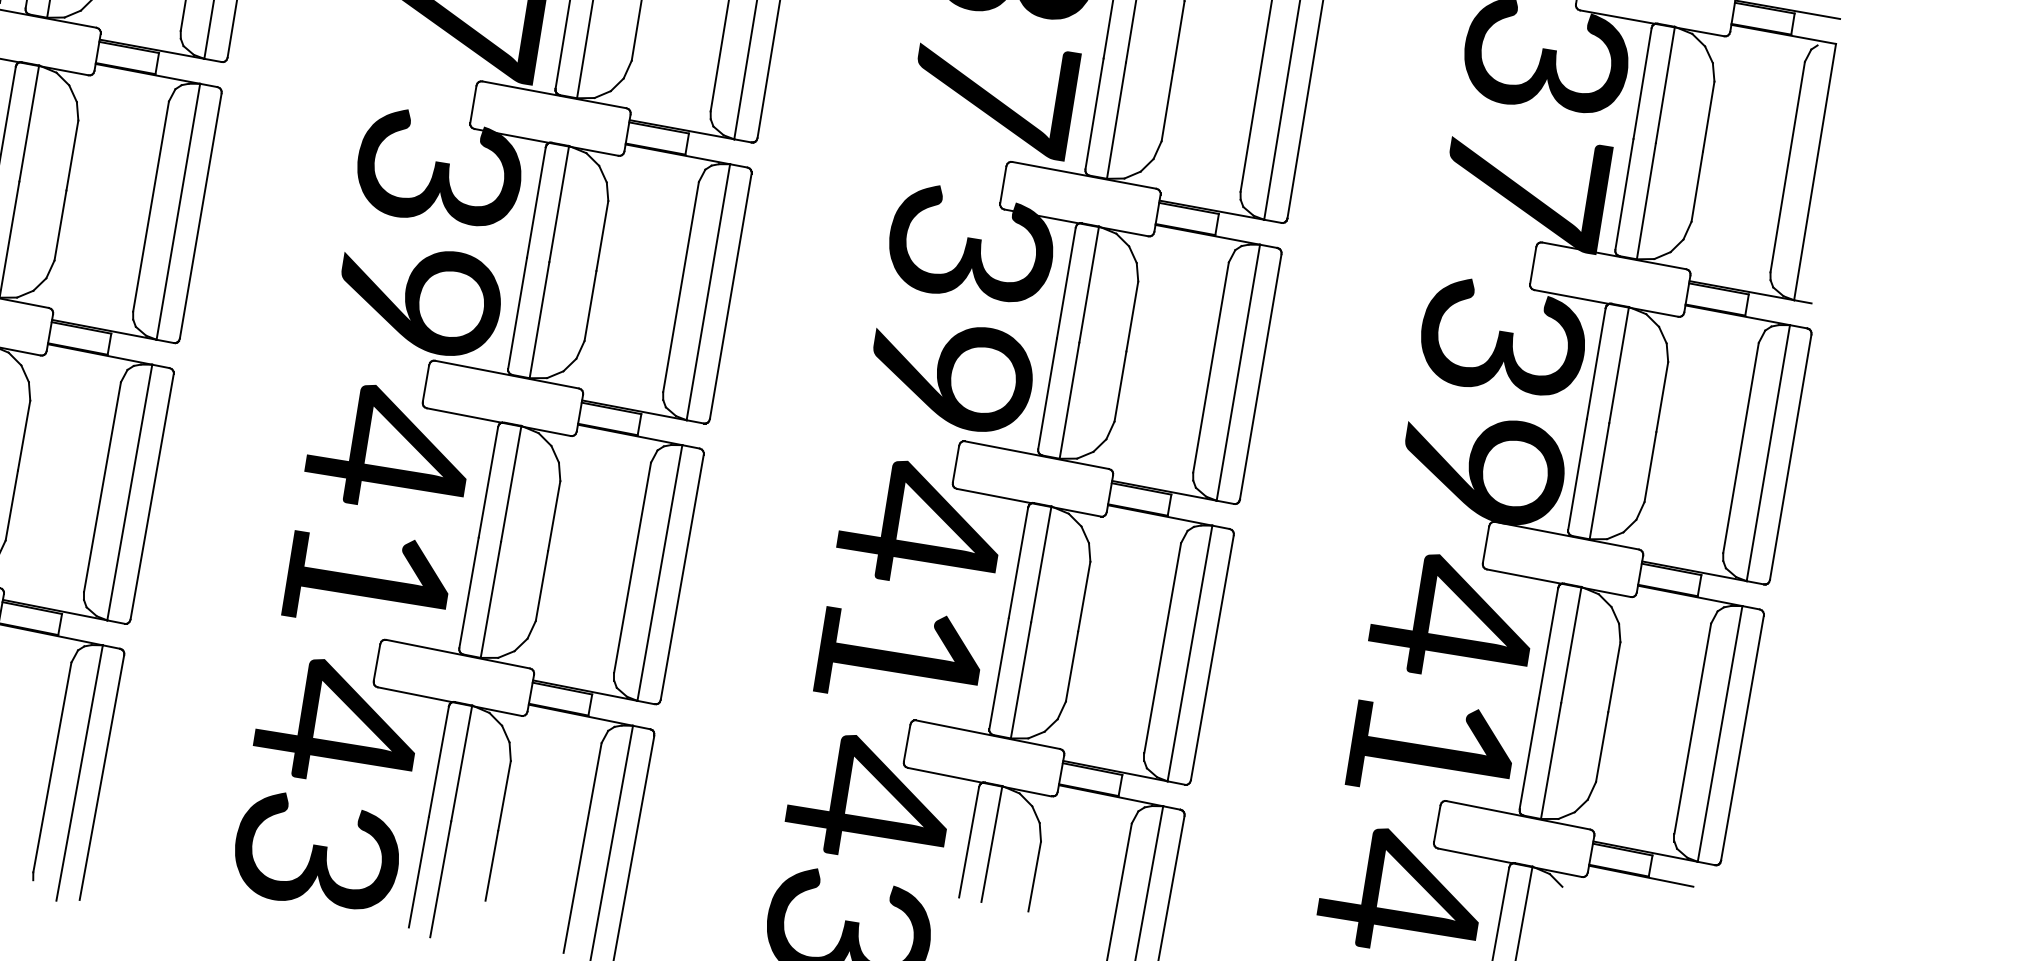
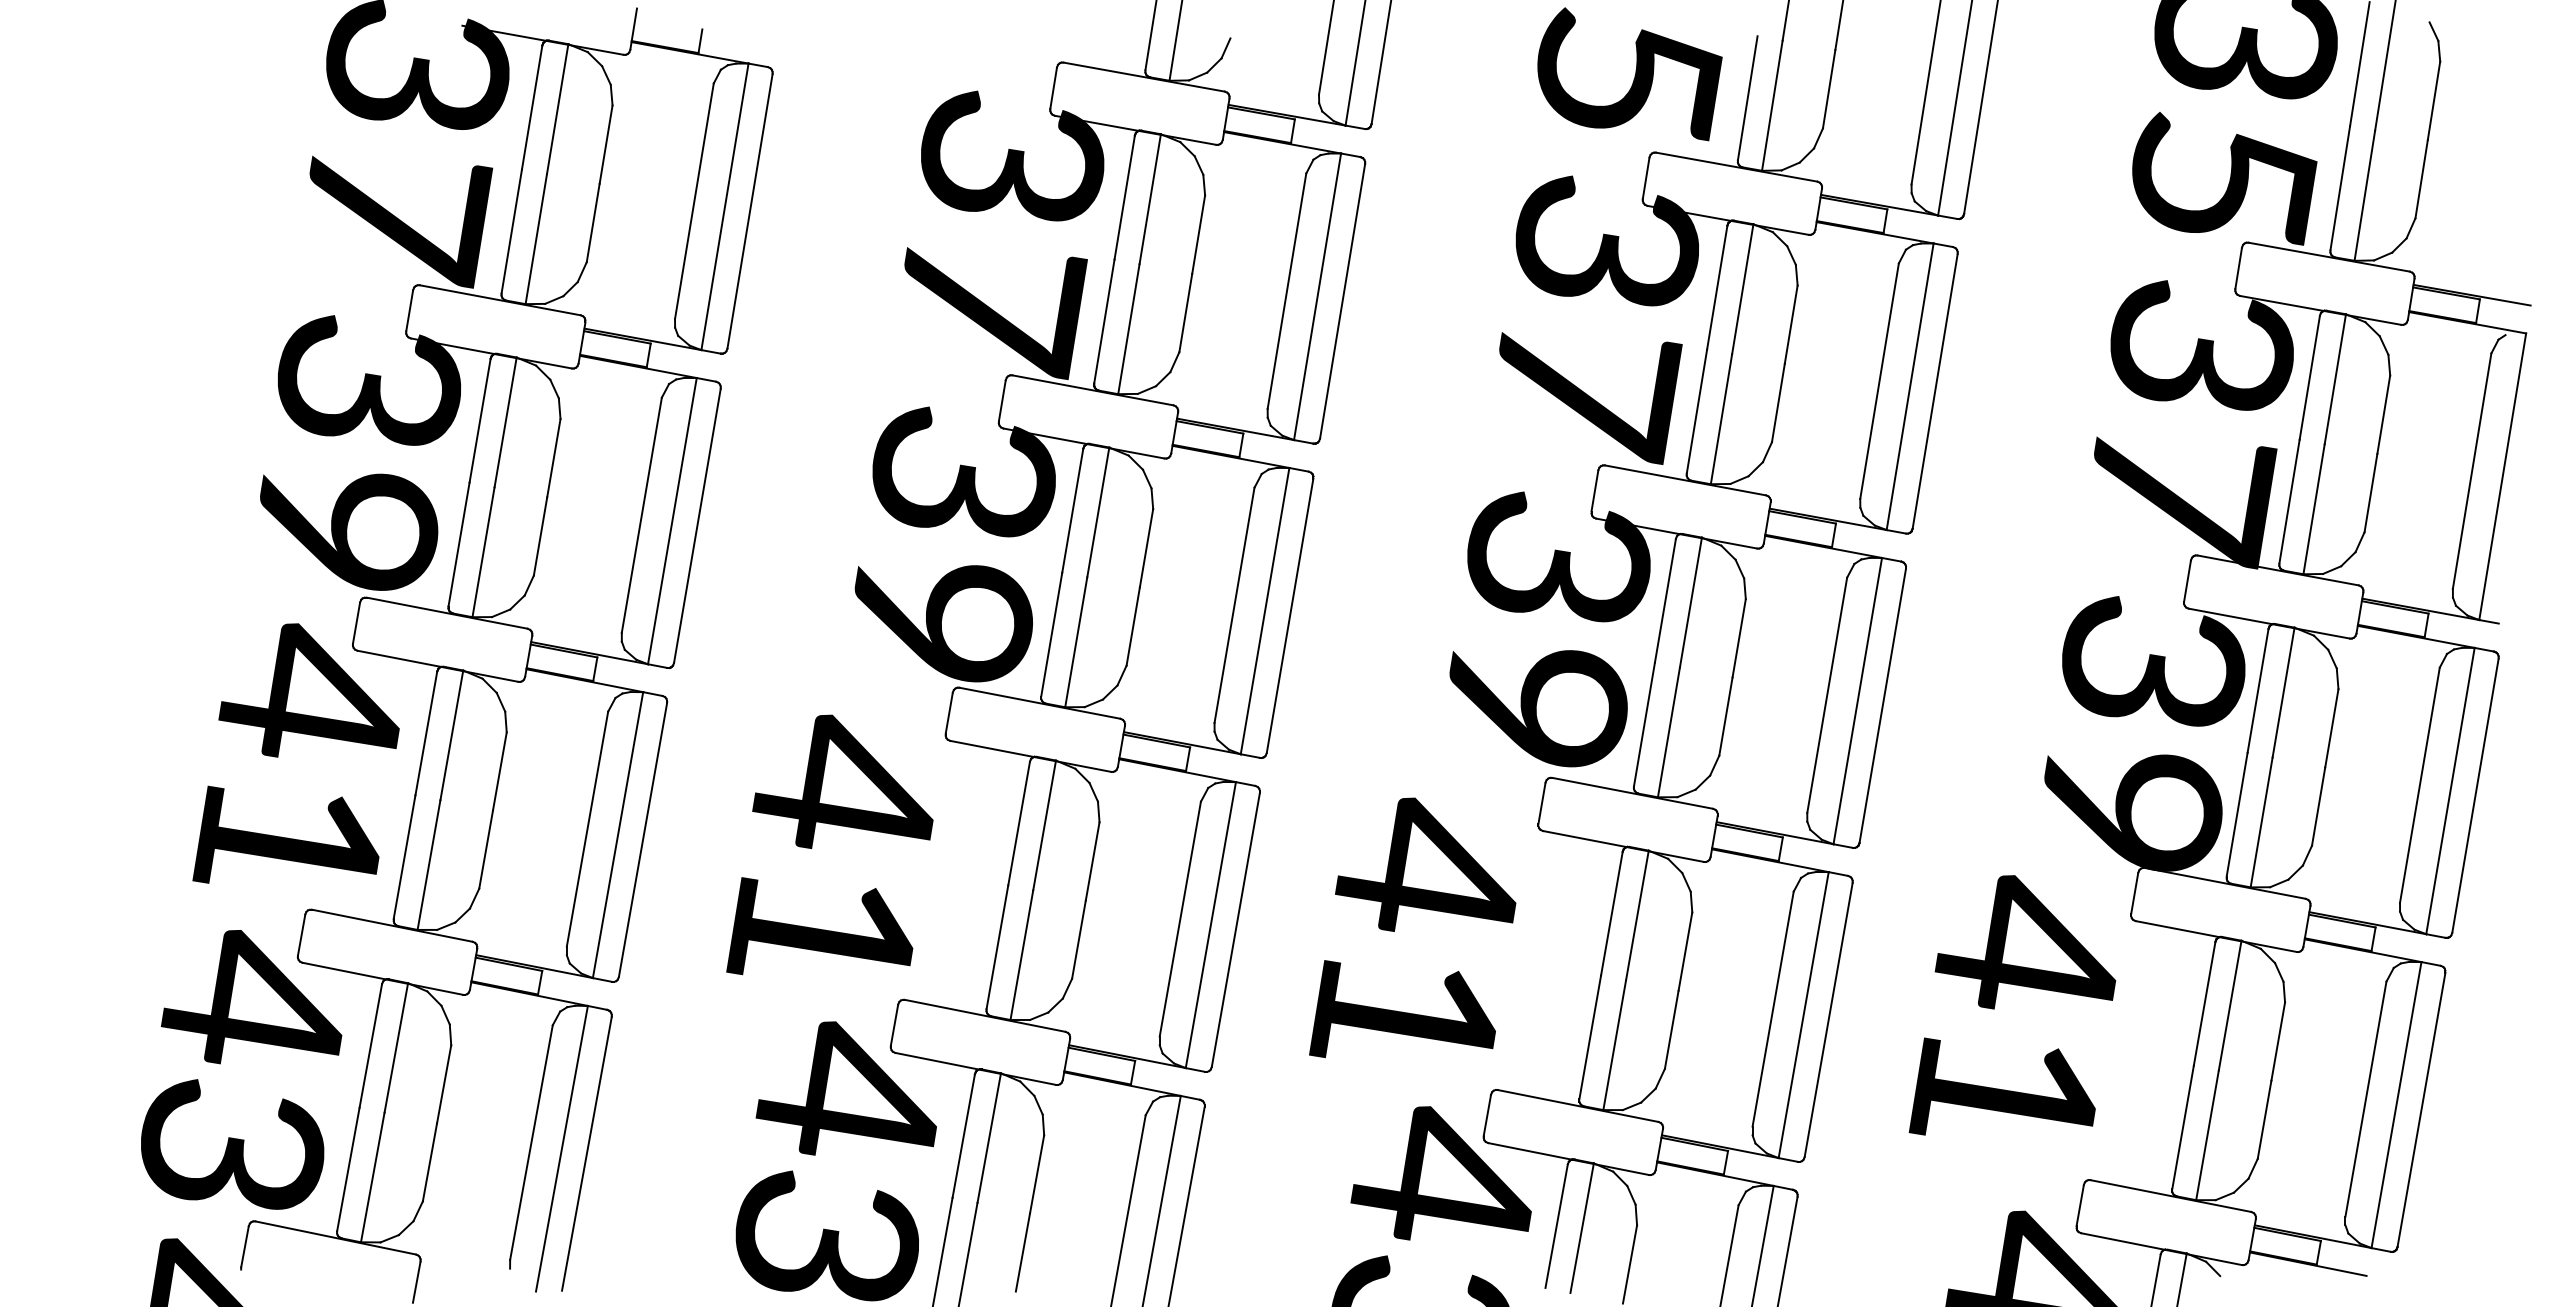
text: (373, 500) -> (829, 844), moved
text: (905, 576) -> (1412, 927), moved
text: (1437, 670) -> (2012, 1005), moved

